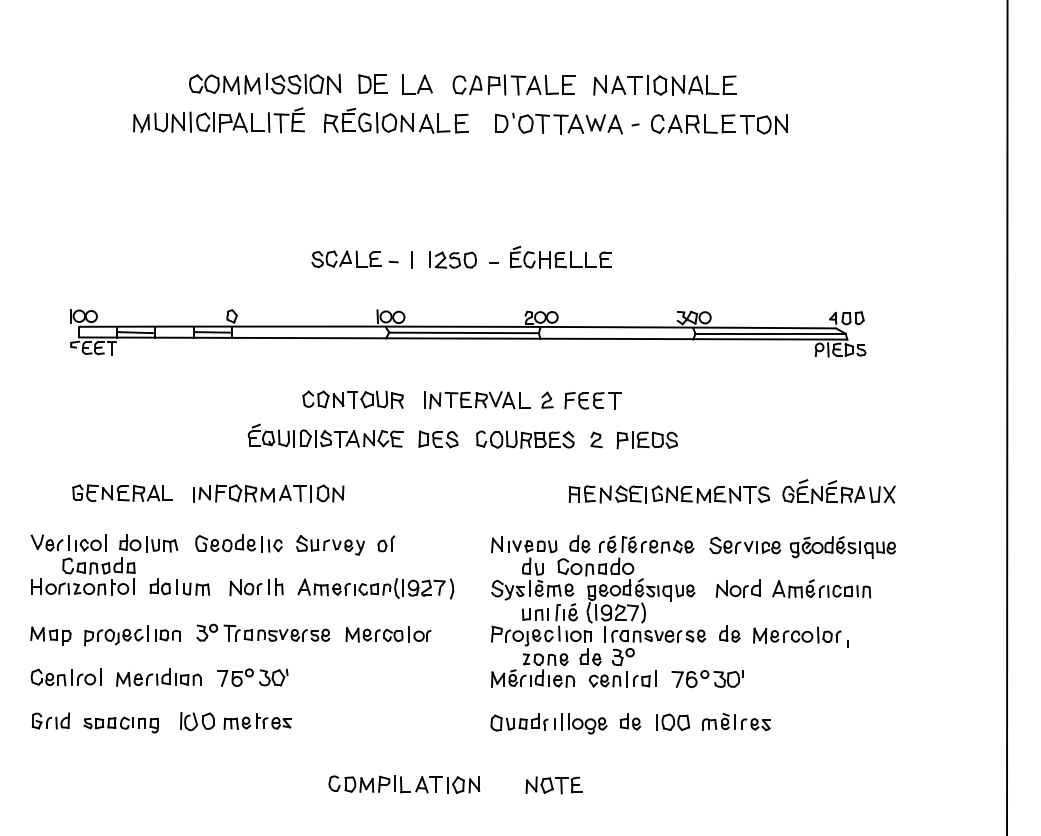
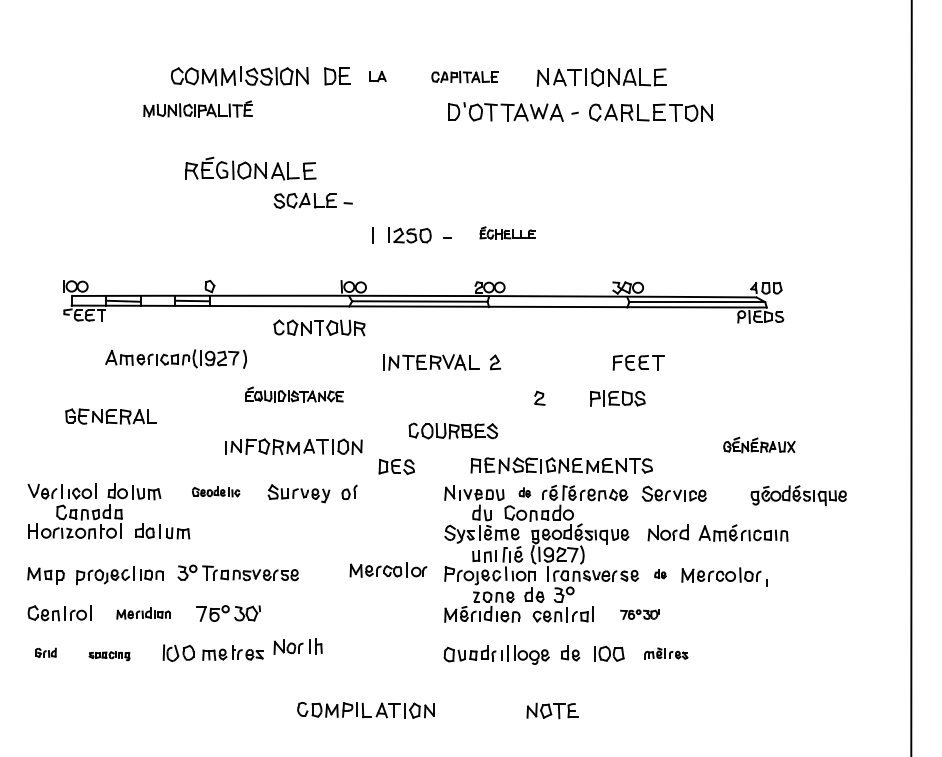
part: (417, 84) -> (377, 76), size x0.6
part: (513, 84) -> (464, 76), size x0.6
part: (218, 119) -> (197, 108), size x0.7
part: (396, 120) -> (250, 168), moved
part: (560, 256) -> (507, 232), size x0.6
part: (354, 258) -> (312, 200), moved
part: (353, 399) -> (319, 327), moved
part: (592, 400) -> (638, 362), moved
part: (325, 435) -> (294, 394), size x0.7
part: (438, 438) -> (396, 466), moved
part: (524, 438) -> (452, 430), moved
part: (647, 440) -> (617, 398), moved
part: (839, 490) -> (759, 444), size x0.7
part: (122, 493) -> (110, 416), moved
part: (268, 493) -> (293, 446), moved
part: (669, 494) -> (561, 465), moved
part: (238, 542) -> (215, 491), size x0.6
part: (579, 543) -> (524, 492), size x0.6
part: (842, 547) -> (798, 495), moved
part: (255, 587) -> (297, 646), moved
part: (376, 588) -> (176, 358), moved
part: (388, 633) -> (388, 569), moved
part: (729, 633) -> (660, 573), size x0.6
part: (158, 677) -> (143, 613), size x0.7
part: (706, 678) -> (639, 614), size x0.6
part: (50, 720) -> (45, 652), size x0.6
part: (736, 721) -> (666, 653), size x0.7
part: (121, 724) -> (109, 655), size x0.6
part: (554, 784) -> (552, 710), moved

